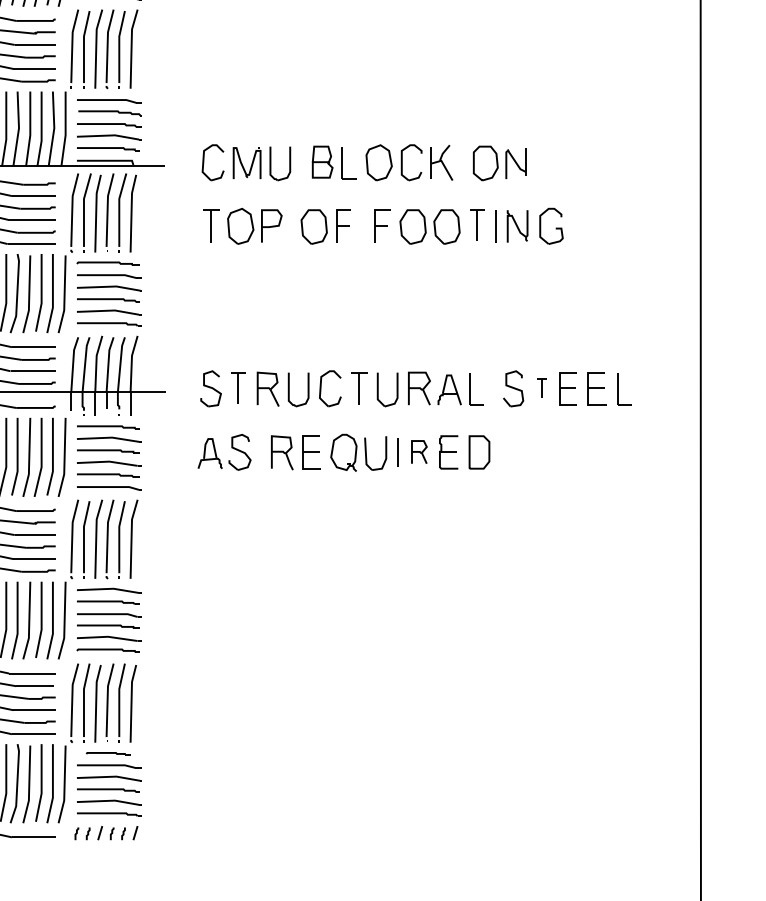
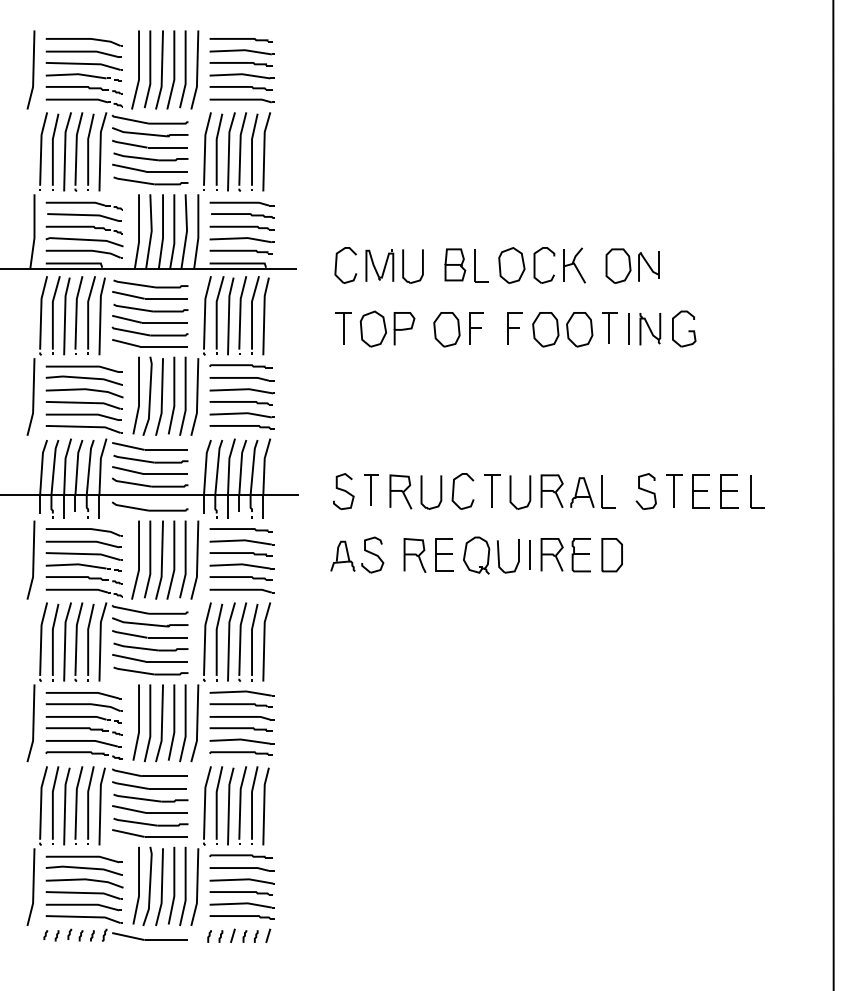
part: (541, 387) -> (674, 490), size x1.67
part: (418, 451) -> (551, 554), size x1.43
part: (107, 753) -> (240, 856), size x1.43

